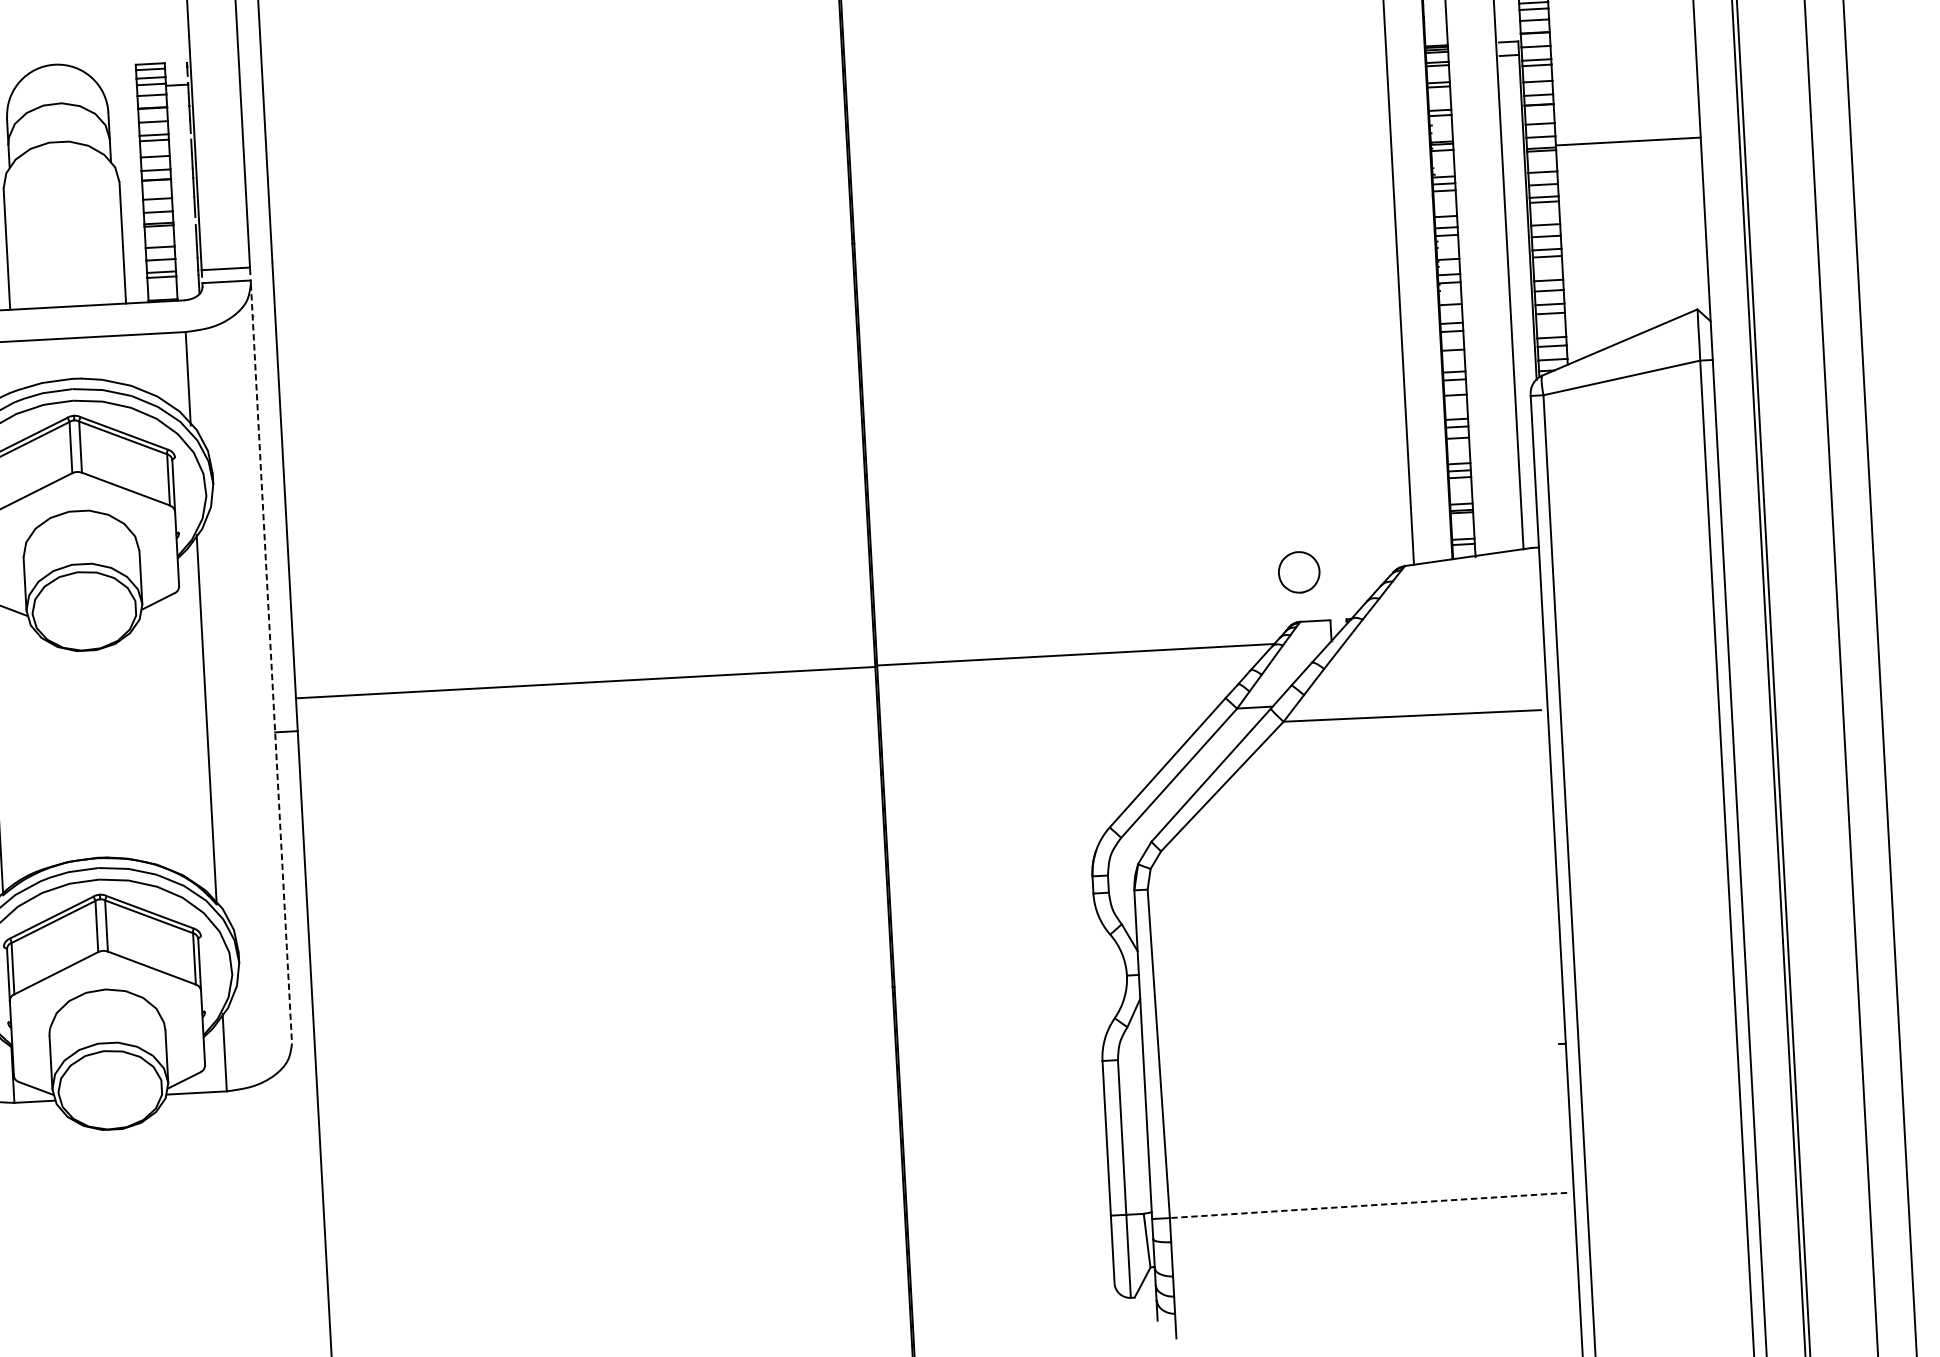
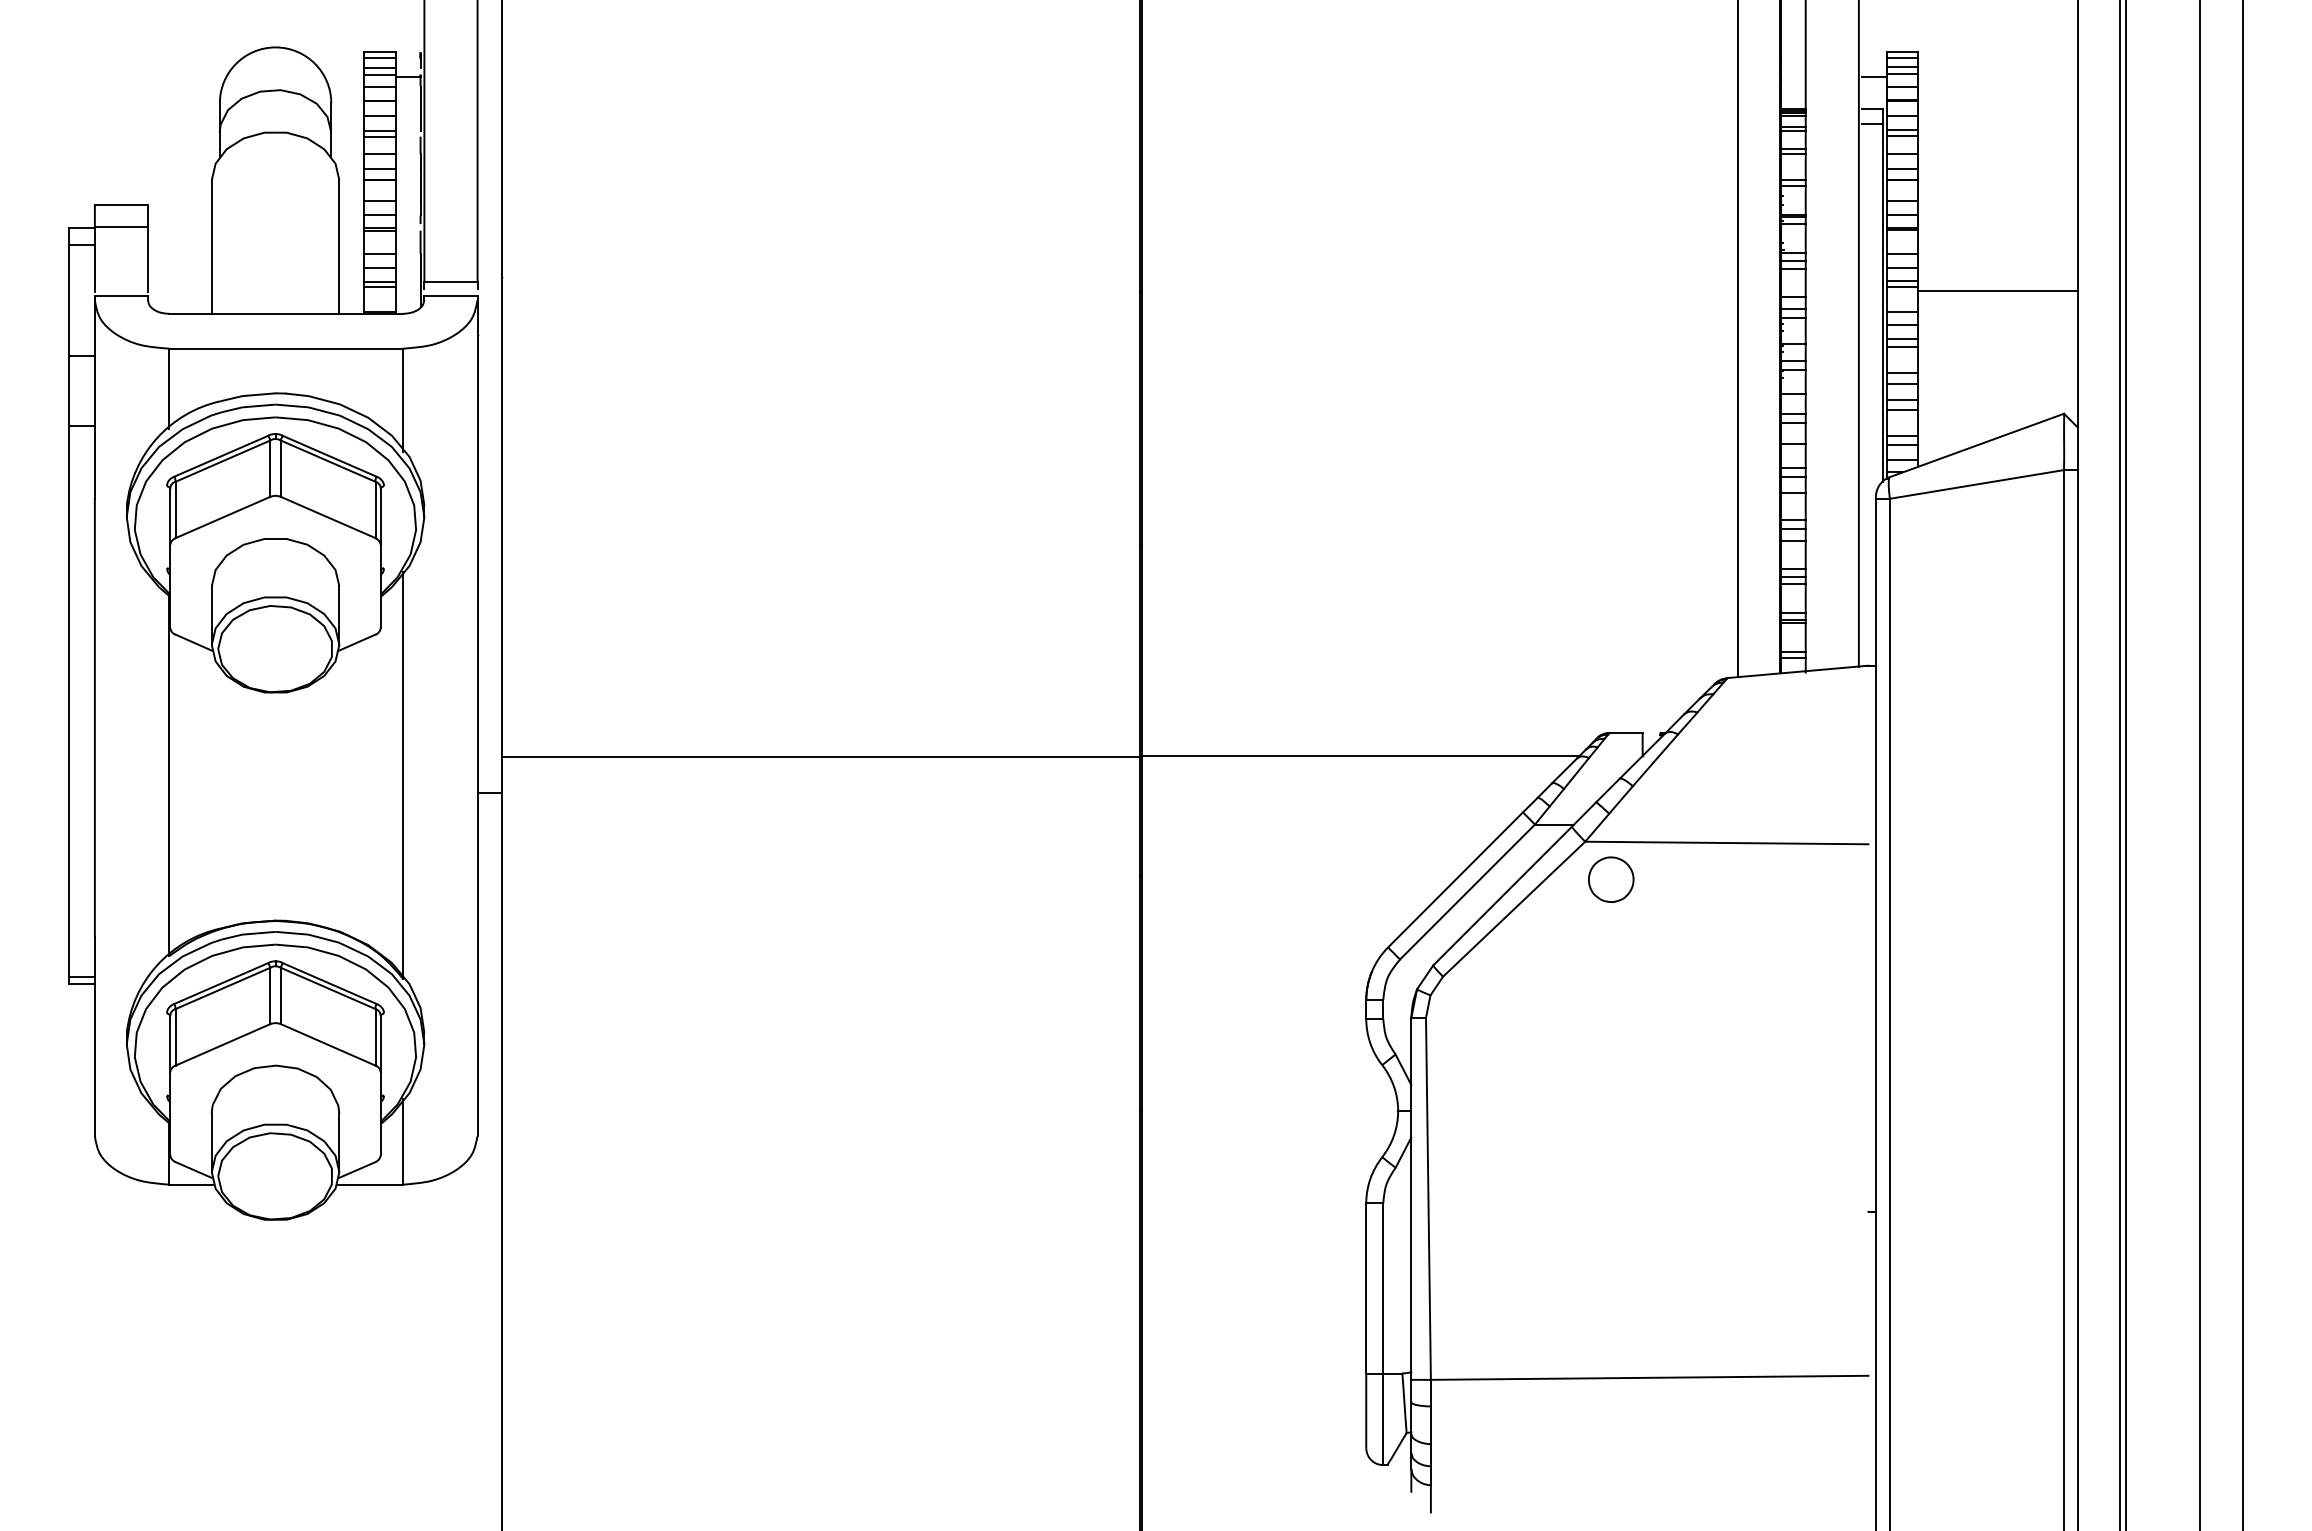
line: (1508, 13) -> (1874, 77), added
line: (1627, 141) -> (1997, 291), moved
part: (1299, 572) -> (1611, 879), moved
line: (271, 664) -> (477, 718), dashed -> solid
line: (1368, 1205) -> (1649, 1377), dashed -> solid

